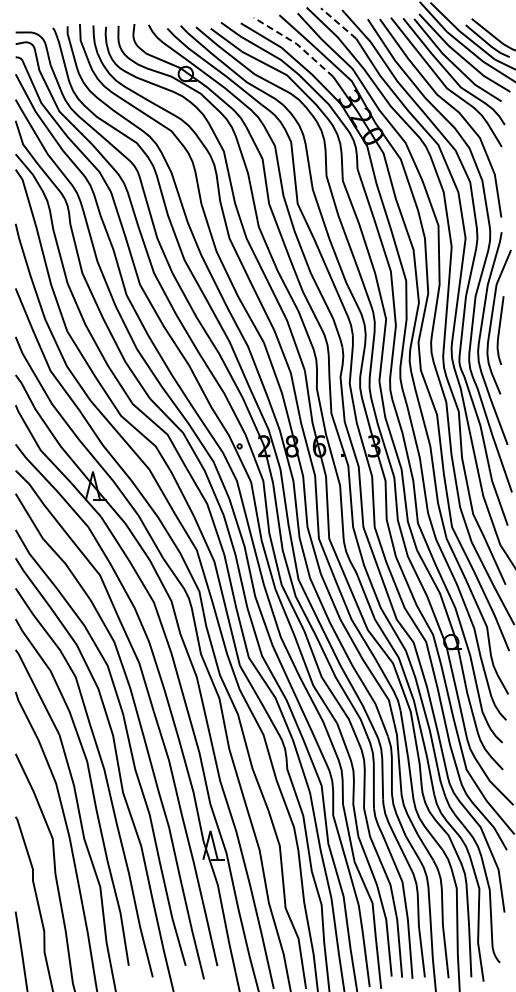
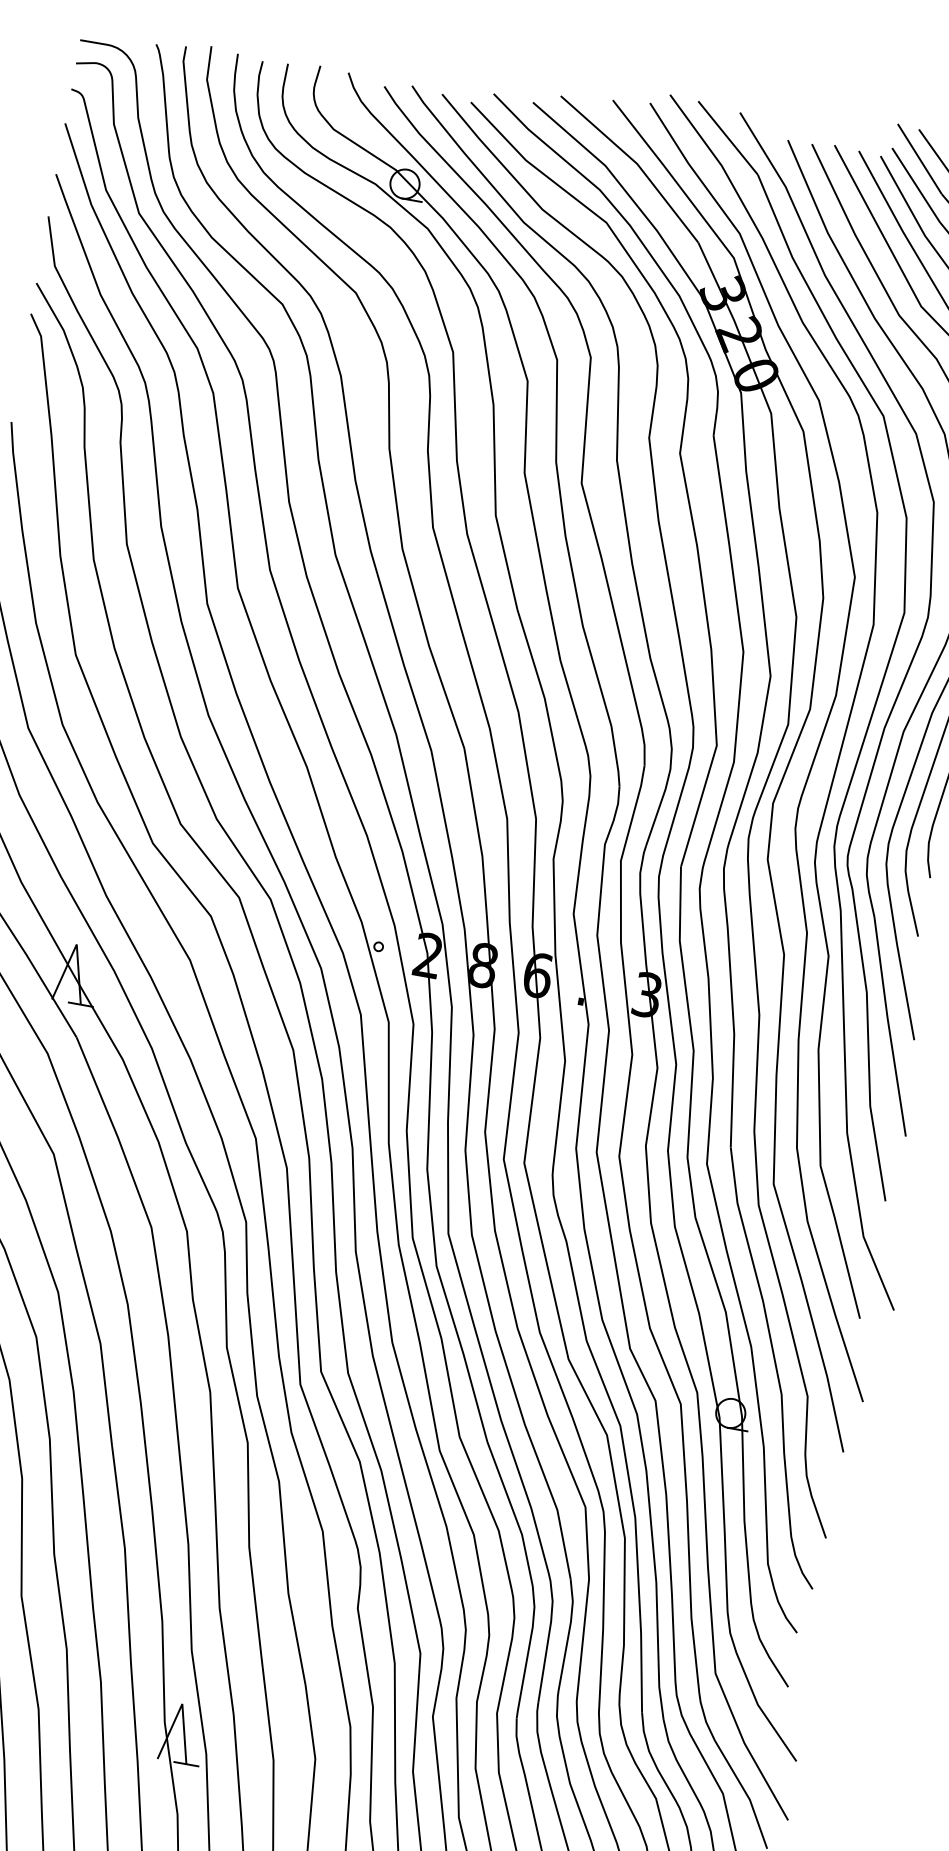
line: (338, 23) -> (727, 138), dashed -> solid
line: (296, 43) -> (636, 162), dashed -> solid

